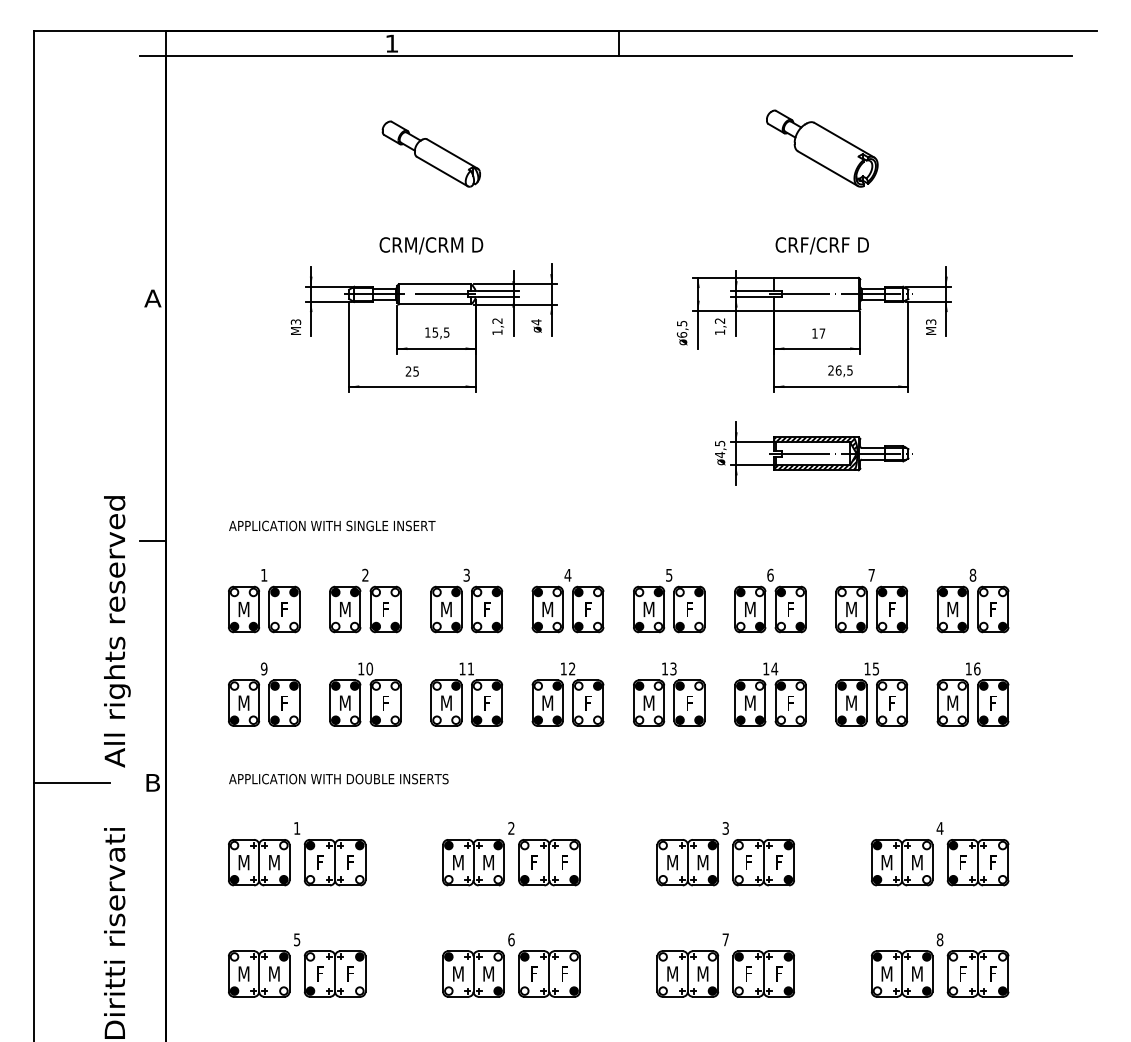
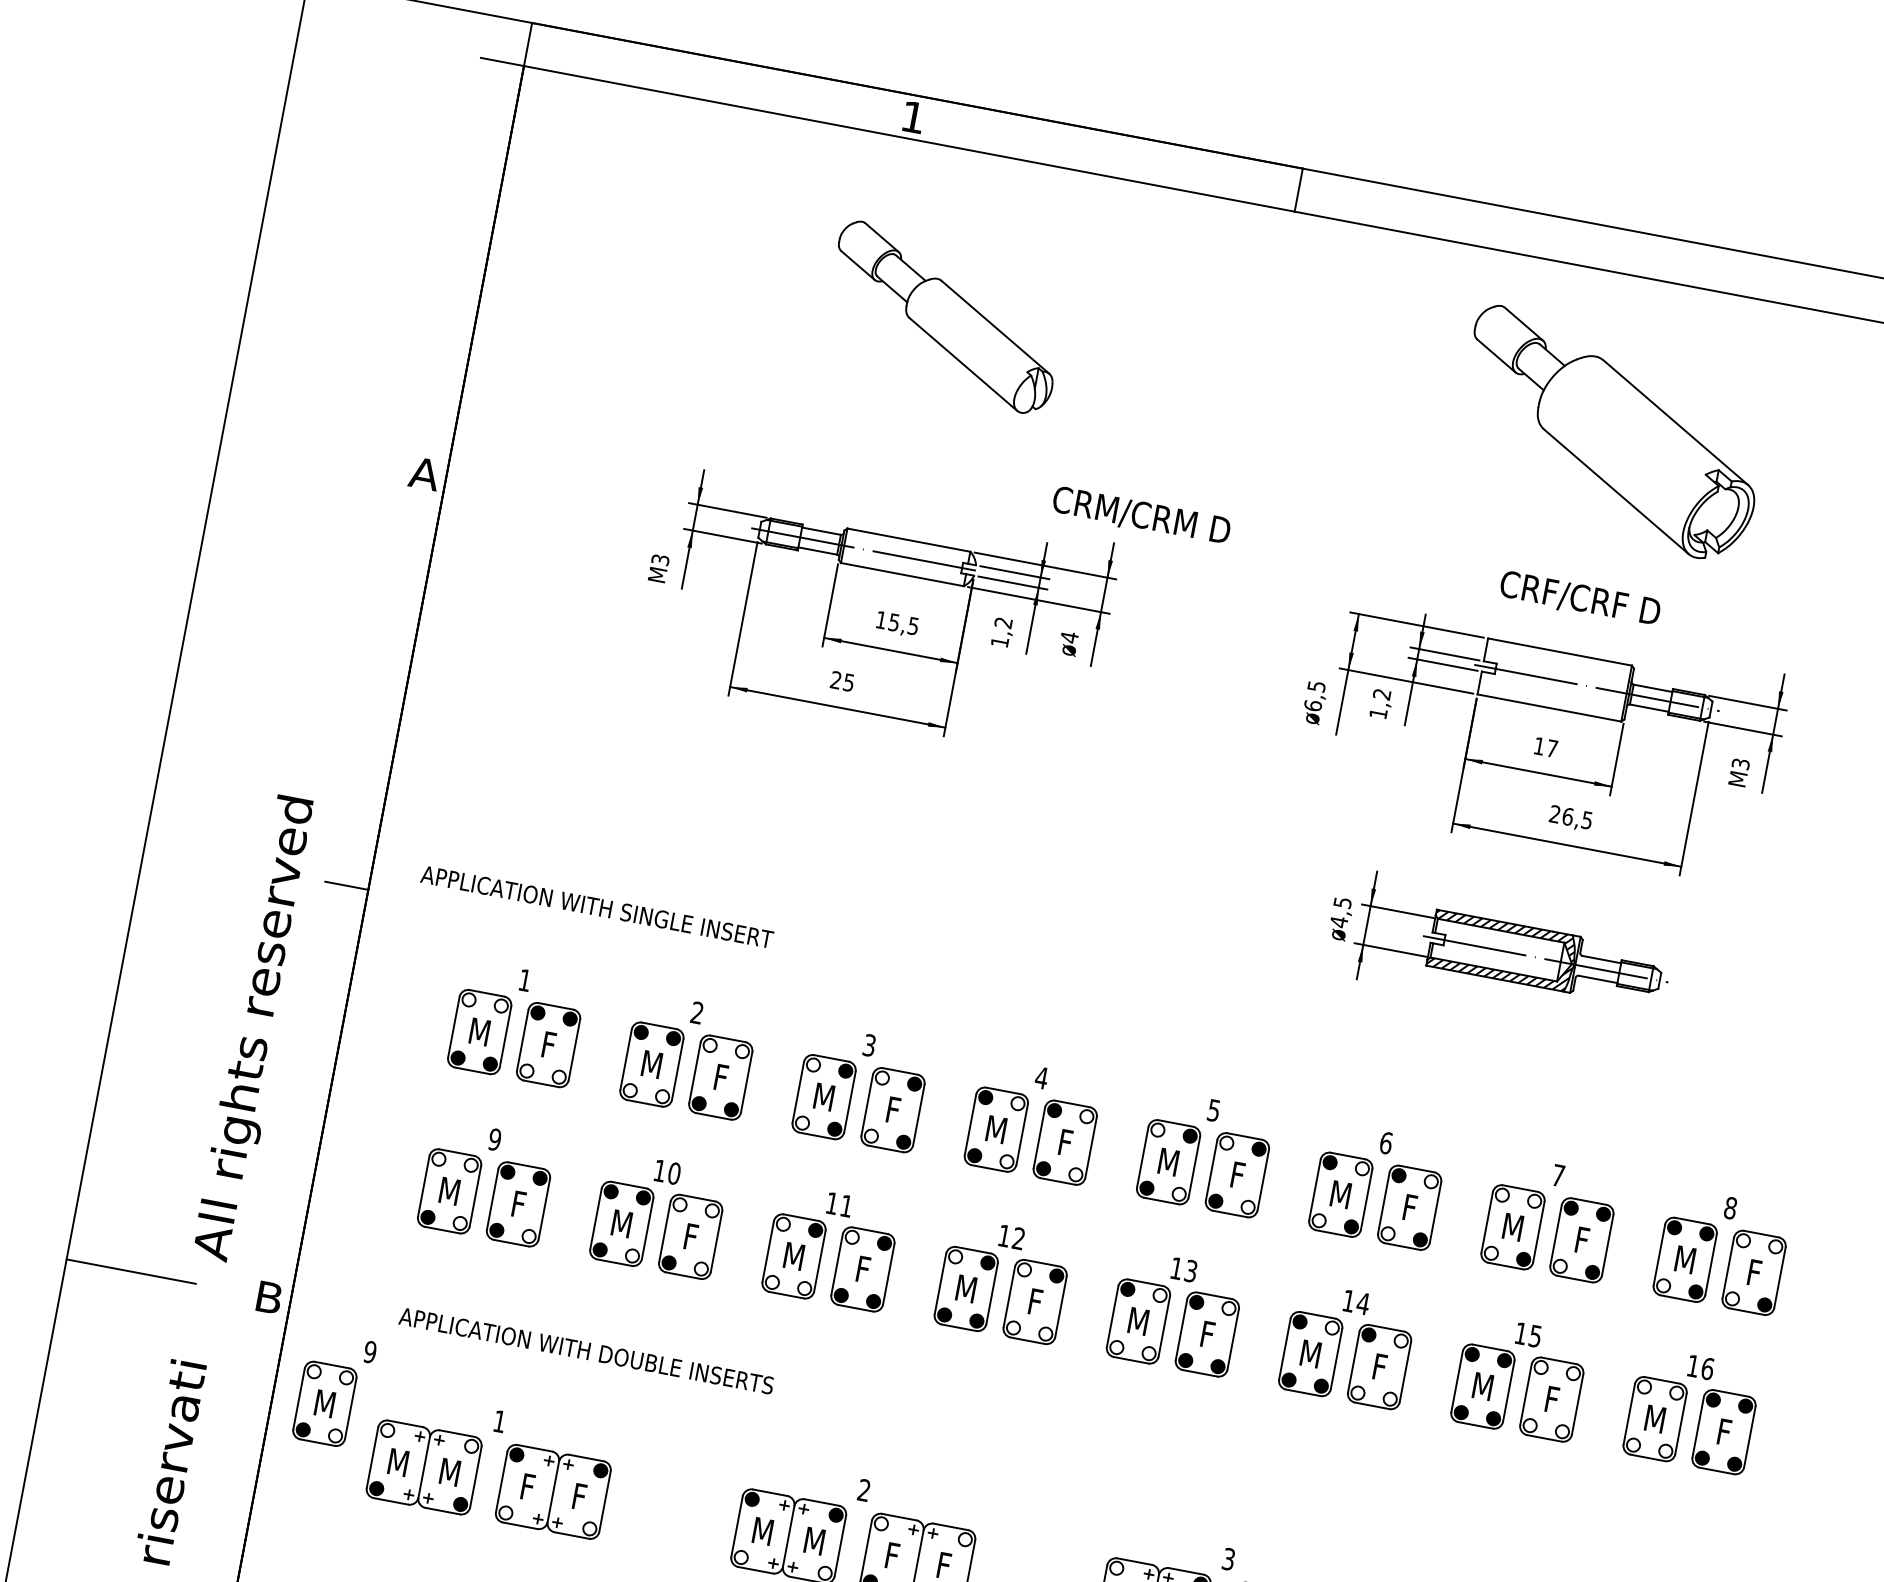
part: (822, 148) -> (1611, 433), size x1.6
part: (430, 153) -> (943, 316), size x1.4
text: (431, 245) -> (1141, 515), moved
text: (332, 525) -> (597, 906), moved
part: (199, 828) -> (333, 1390), added

